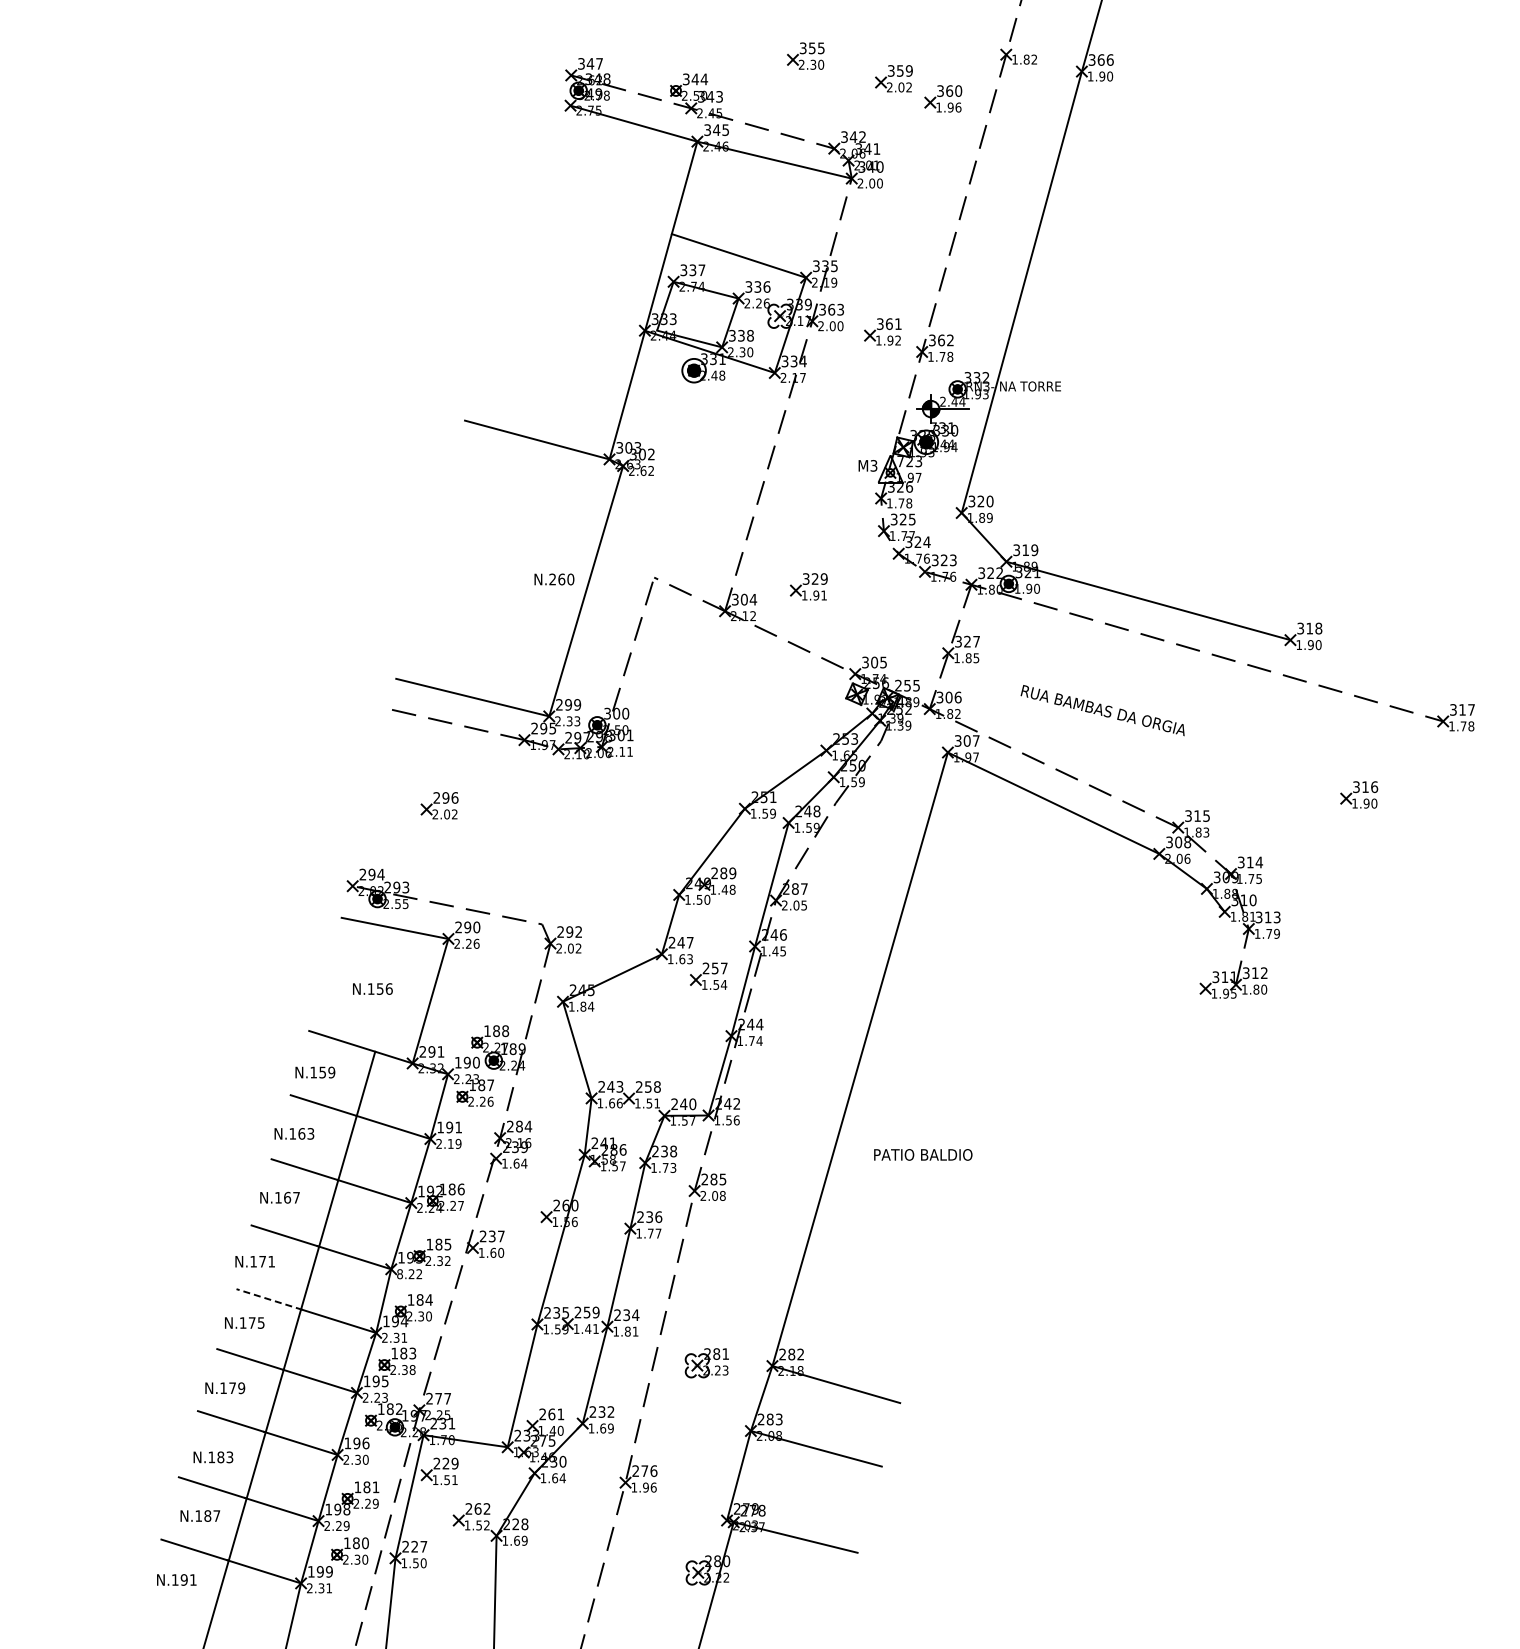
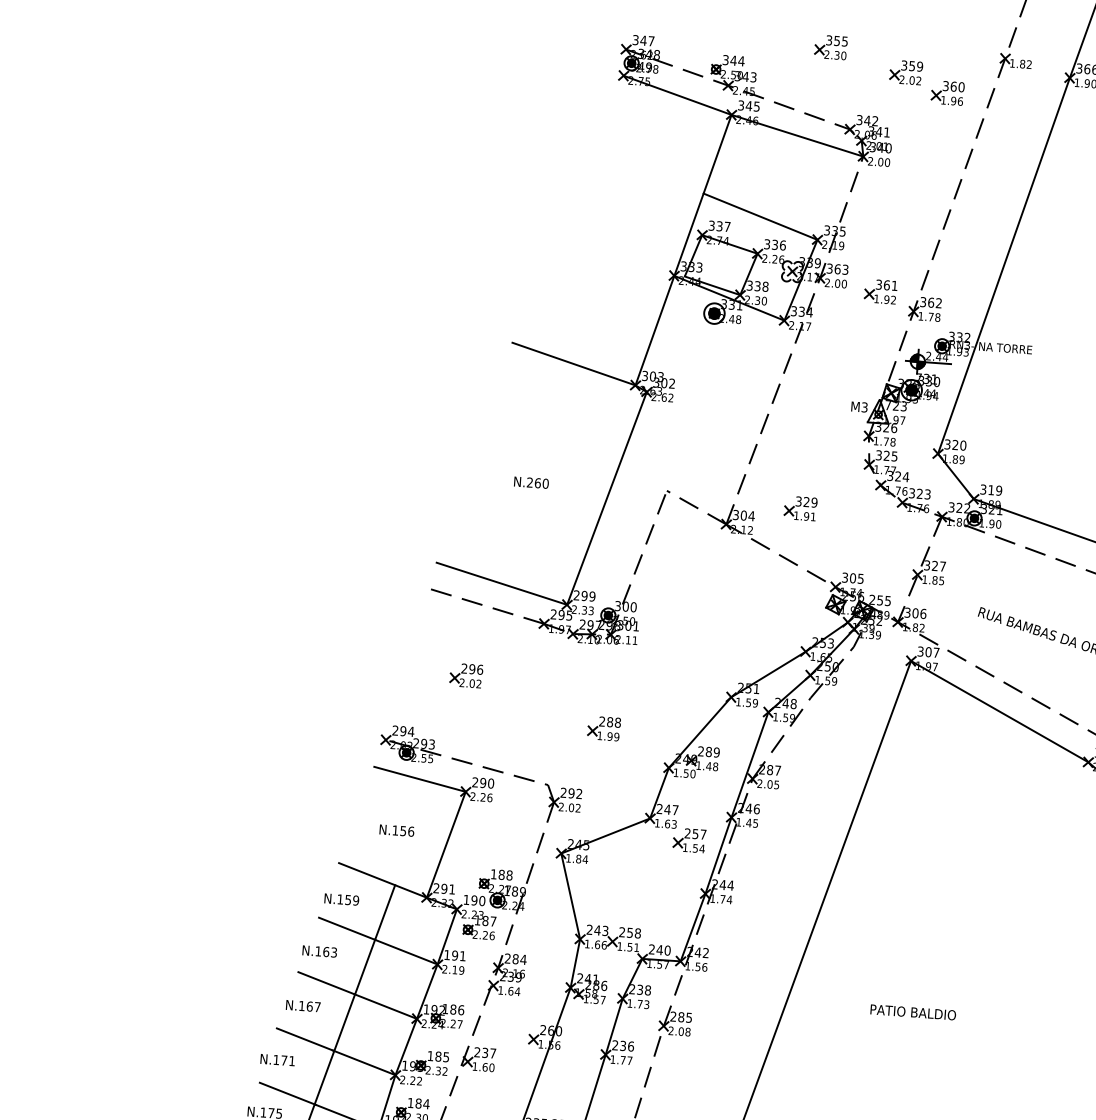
text: (554, 579) -> (531, 482), moved
part: (601, 854) -> (603, 728), added
text: (923, 1154) -> (913, 1012), moved
text: (399, 1274) -> (402, 1080), 8.22 -> 2.22
line: (269, 1299) -> (287, 1093), dashed -> solid

